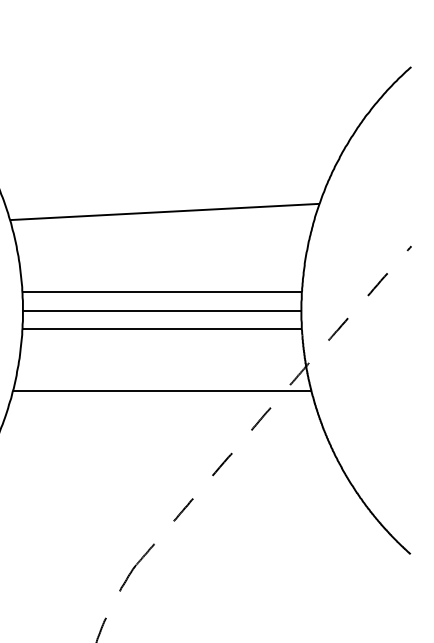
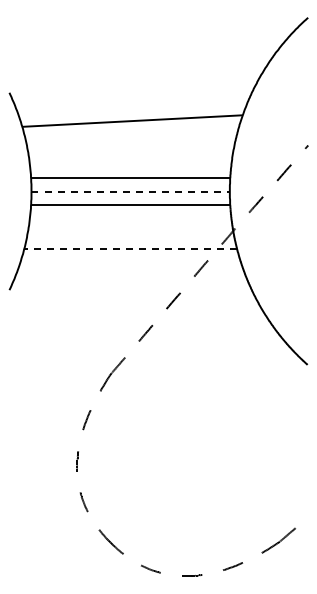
line: (163, 310) -> (131, 191), solid -> dashed
line: (161, 390) -> (130, 248), solid -> dashed

